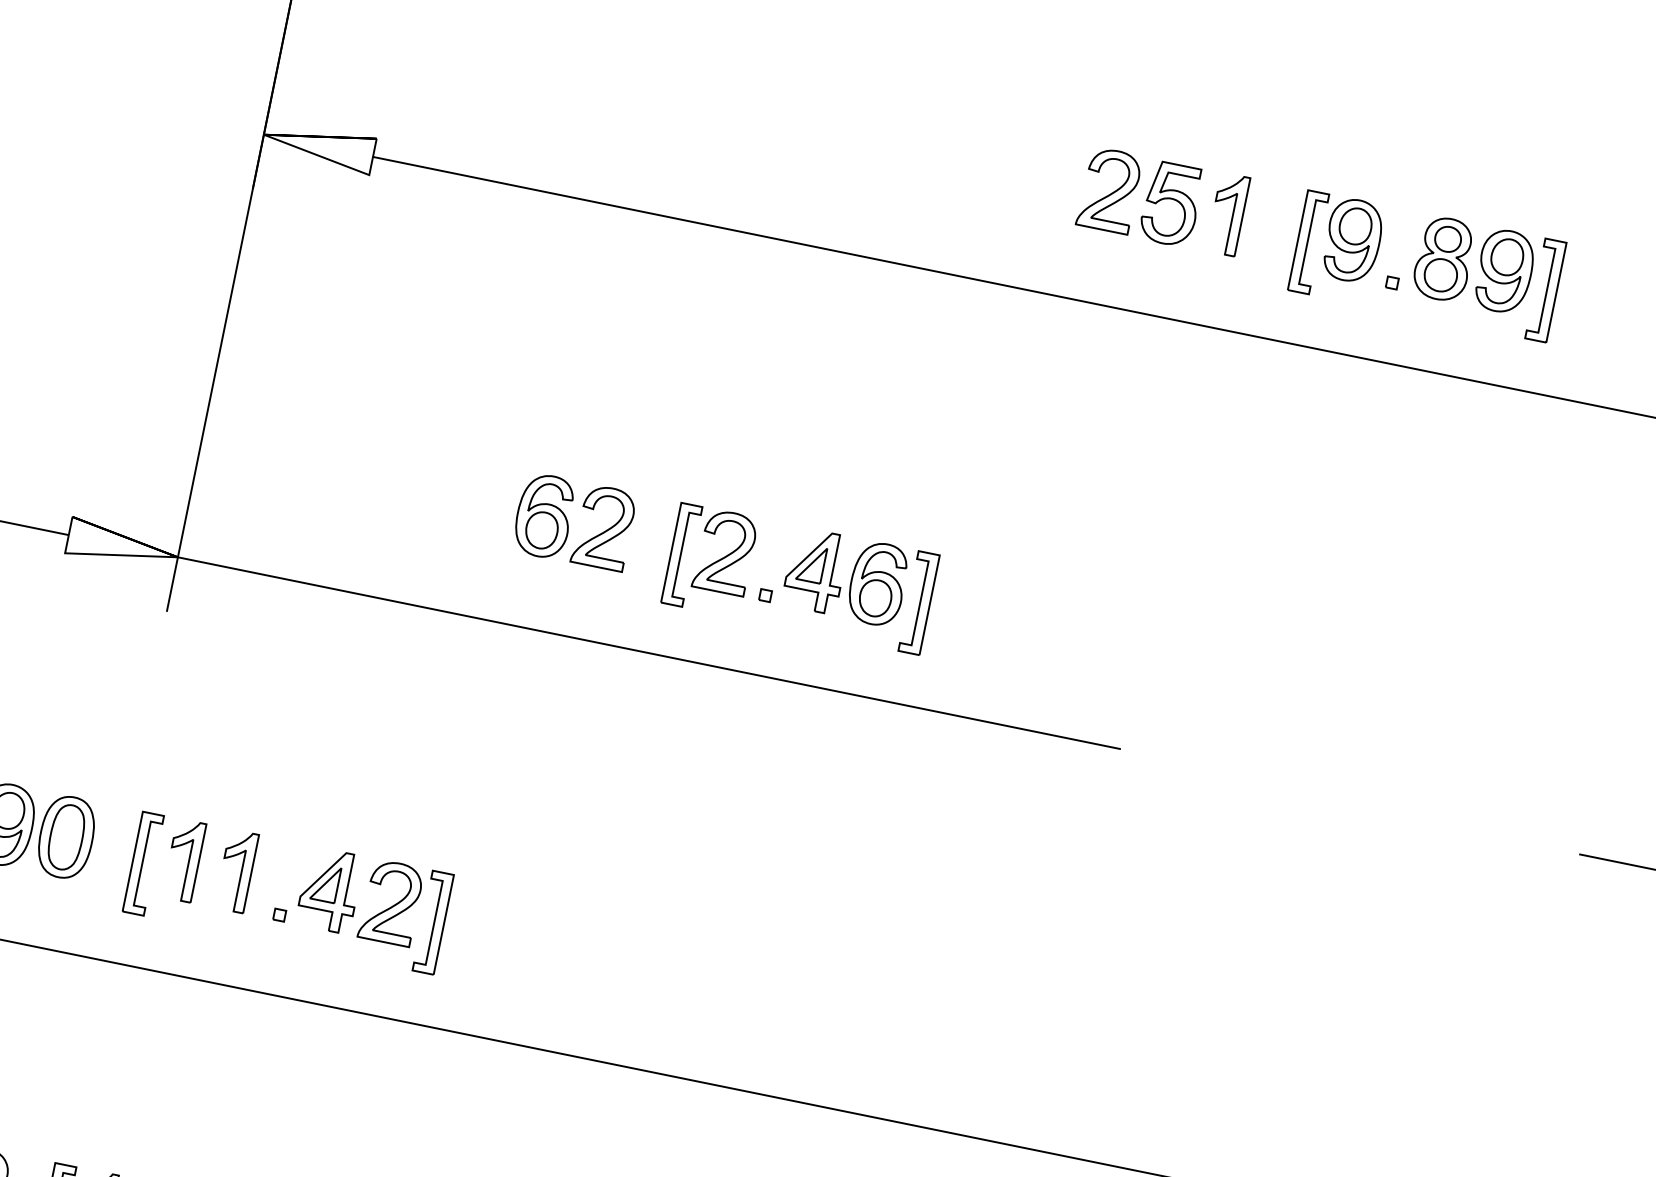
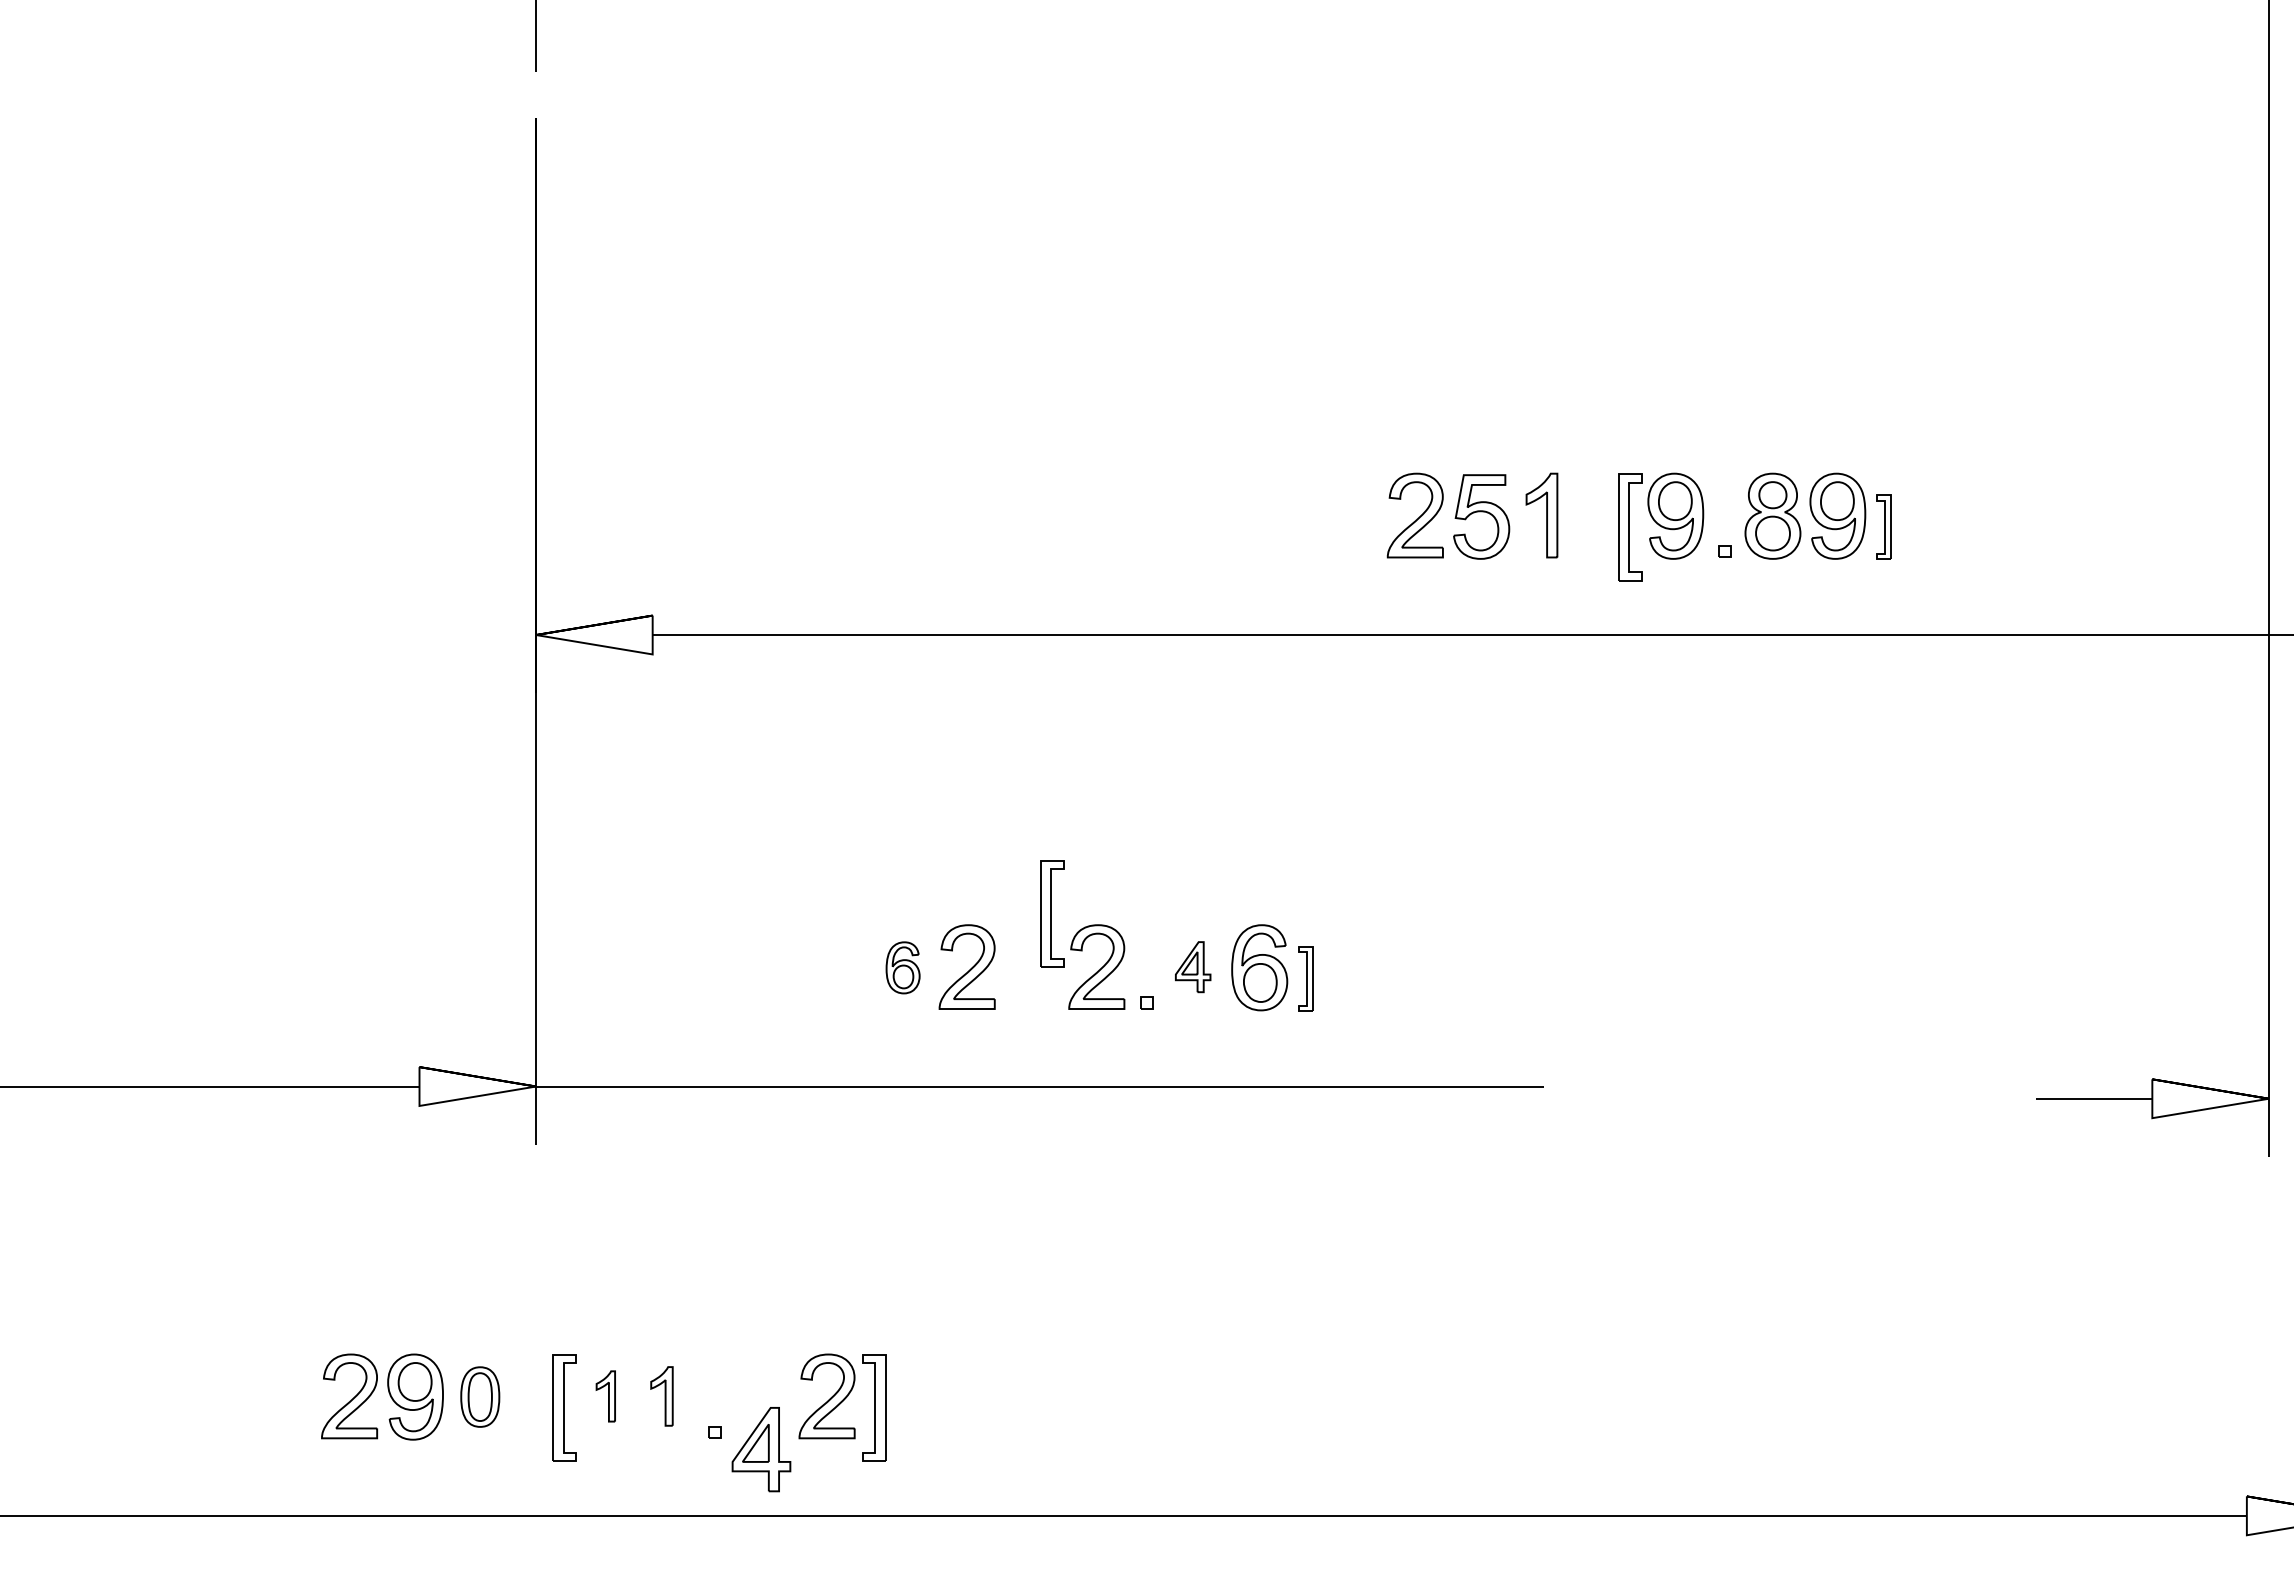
part: (1545, 290) -> (1883, 527), size x0.6
part: (543, 515) -> (902, 967), size x0.6
part: (681, 554) -> (1052, 913), moved
part: (815, 569) -> (1192, 966), size x0.6
part: (918, 602) -> (1305, 978), size x0.6
part: (66, 836) -> (480, 1396), size x0.7
part: (183, 860) -> (605, 1396), size x0.6
part: (236, 871) -> (661, 1396), size x0.7
part: (329, 890) -> (761, 1449), moved

